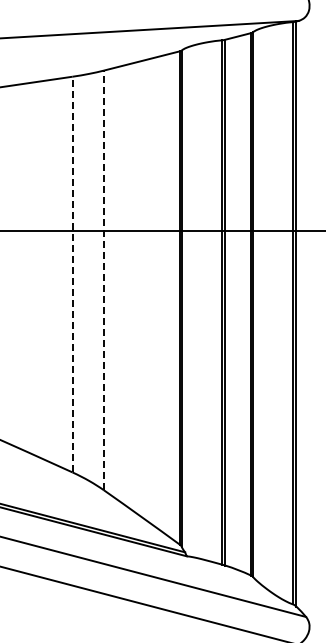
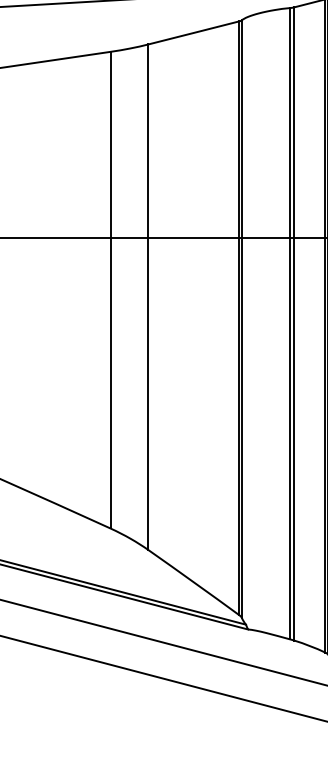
line: (72, 274) -> (110, 290), dashed -> solid
line: (104, 280) -> (148, 297), dashed -> solid

